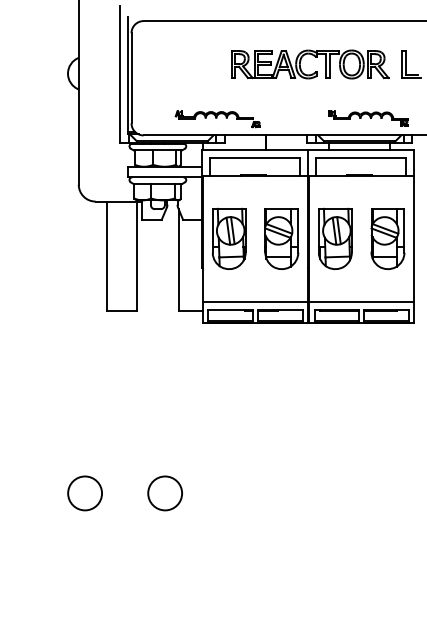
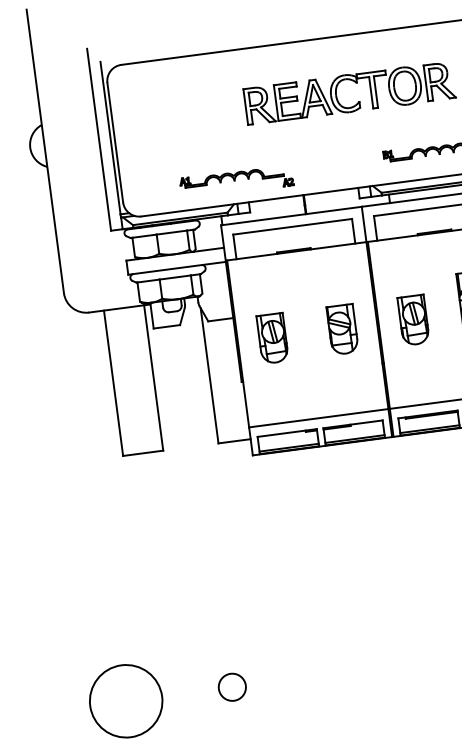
part: (228, 238) -> (271, 338), size x0.6
part: (281, 238) -> (342, 329), size x0.6
part: (335, 238) -> (413, 319), size x0.6
circle: (85, 493) -> (126, 701), size x1.6
circle: (165, 493) -> (232, 687), size x0.6

